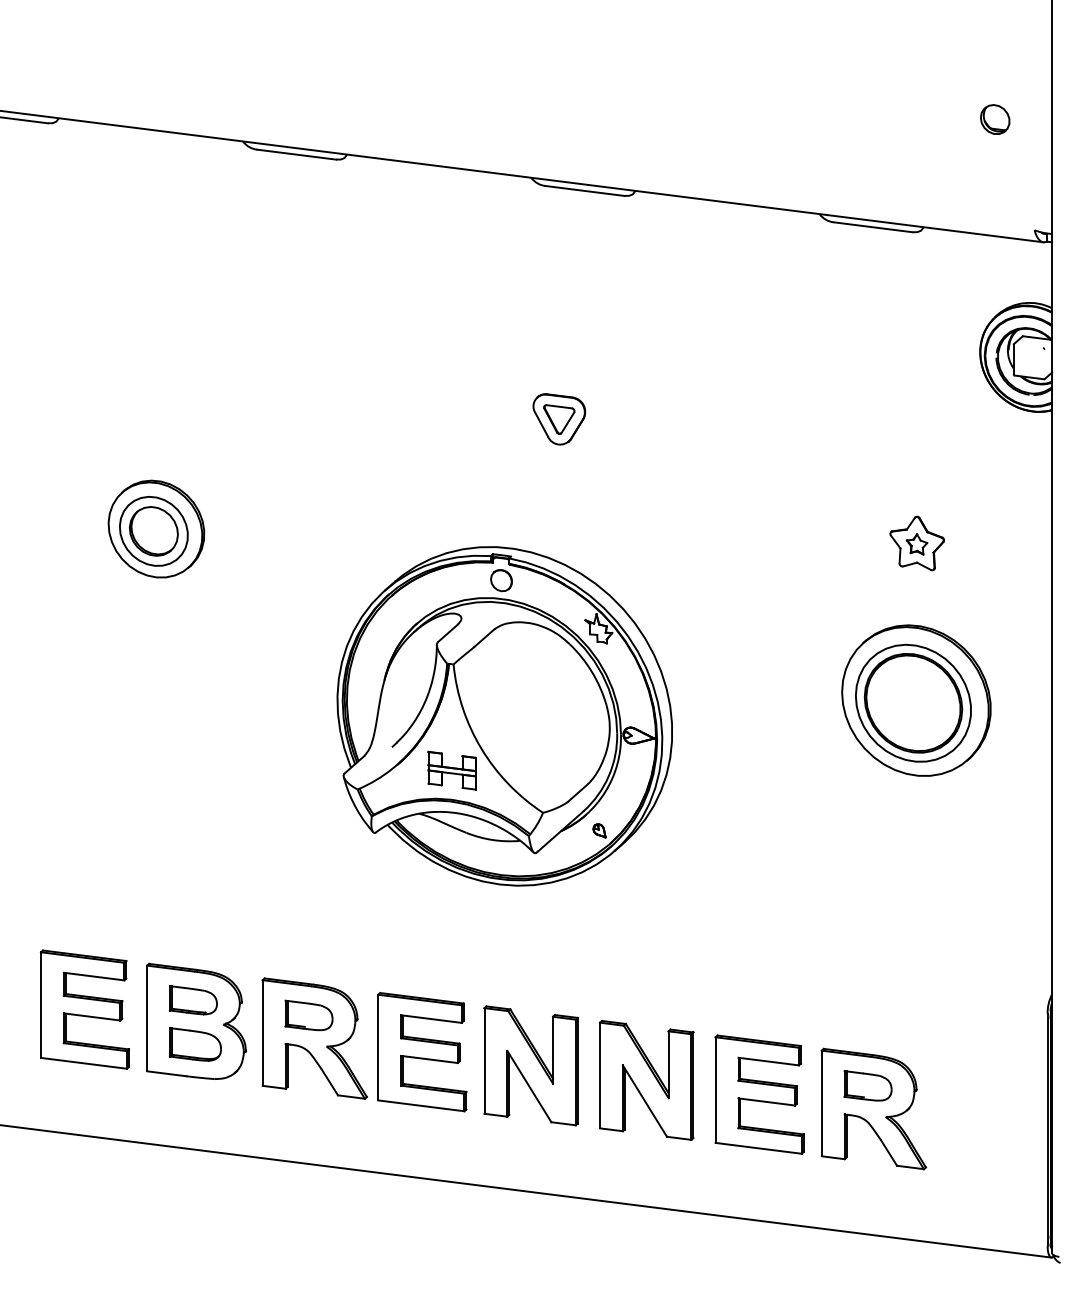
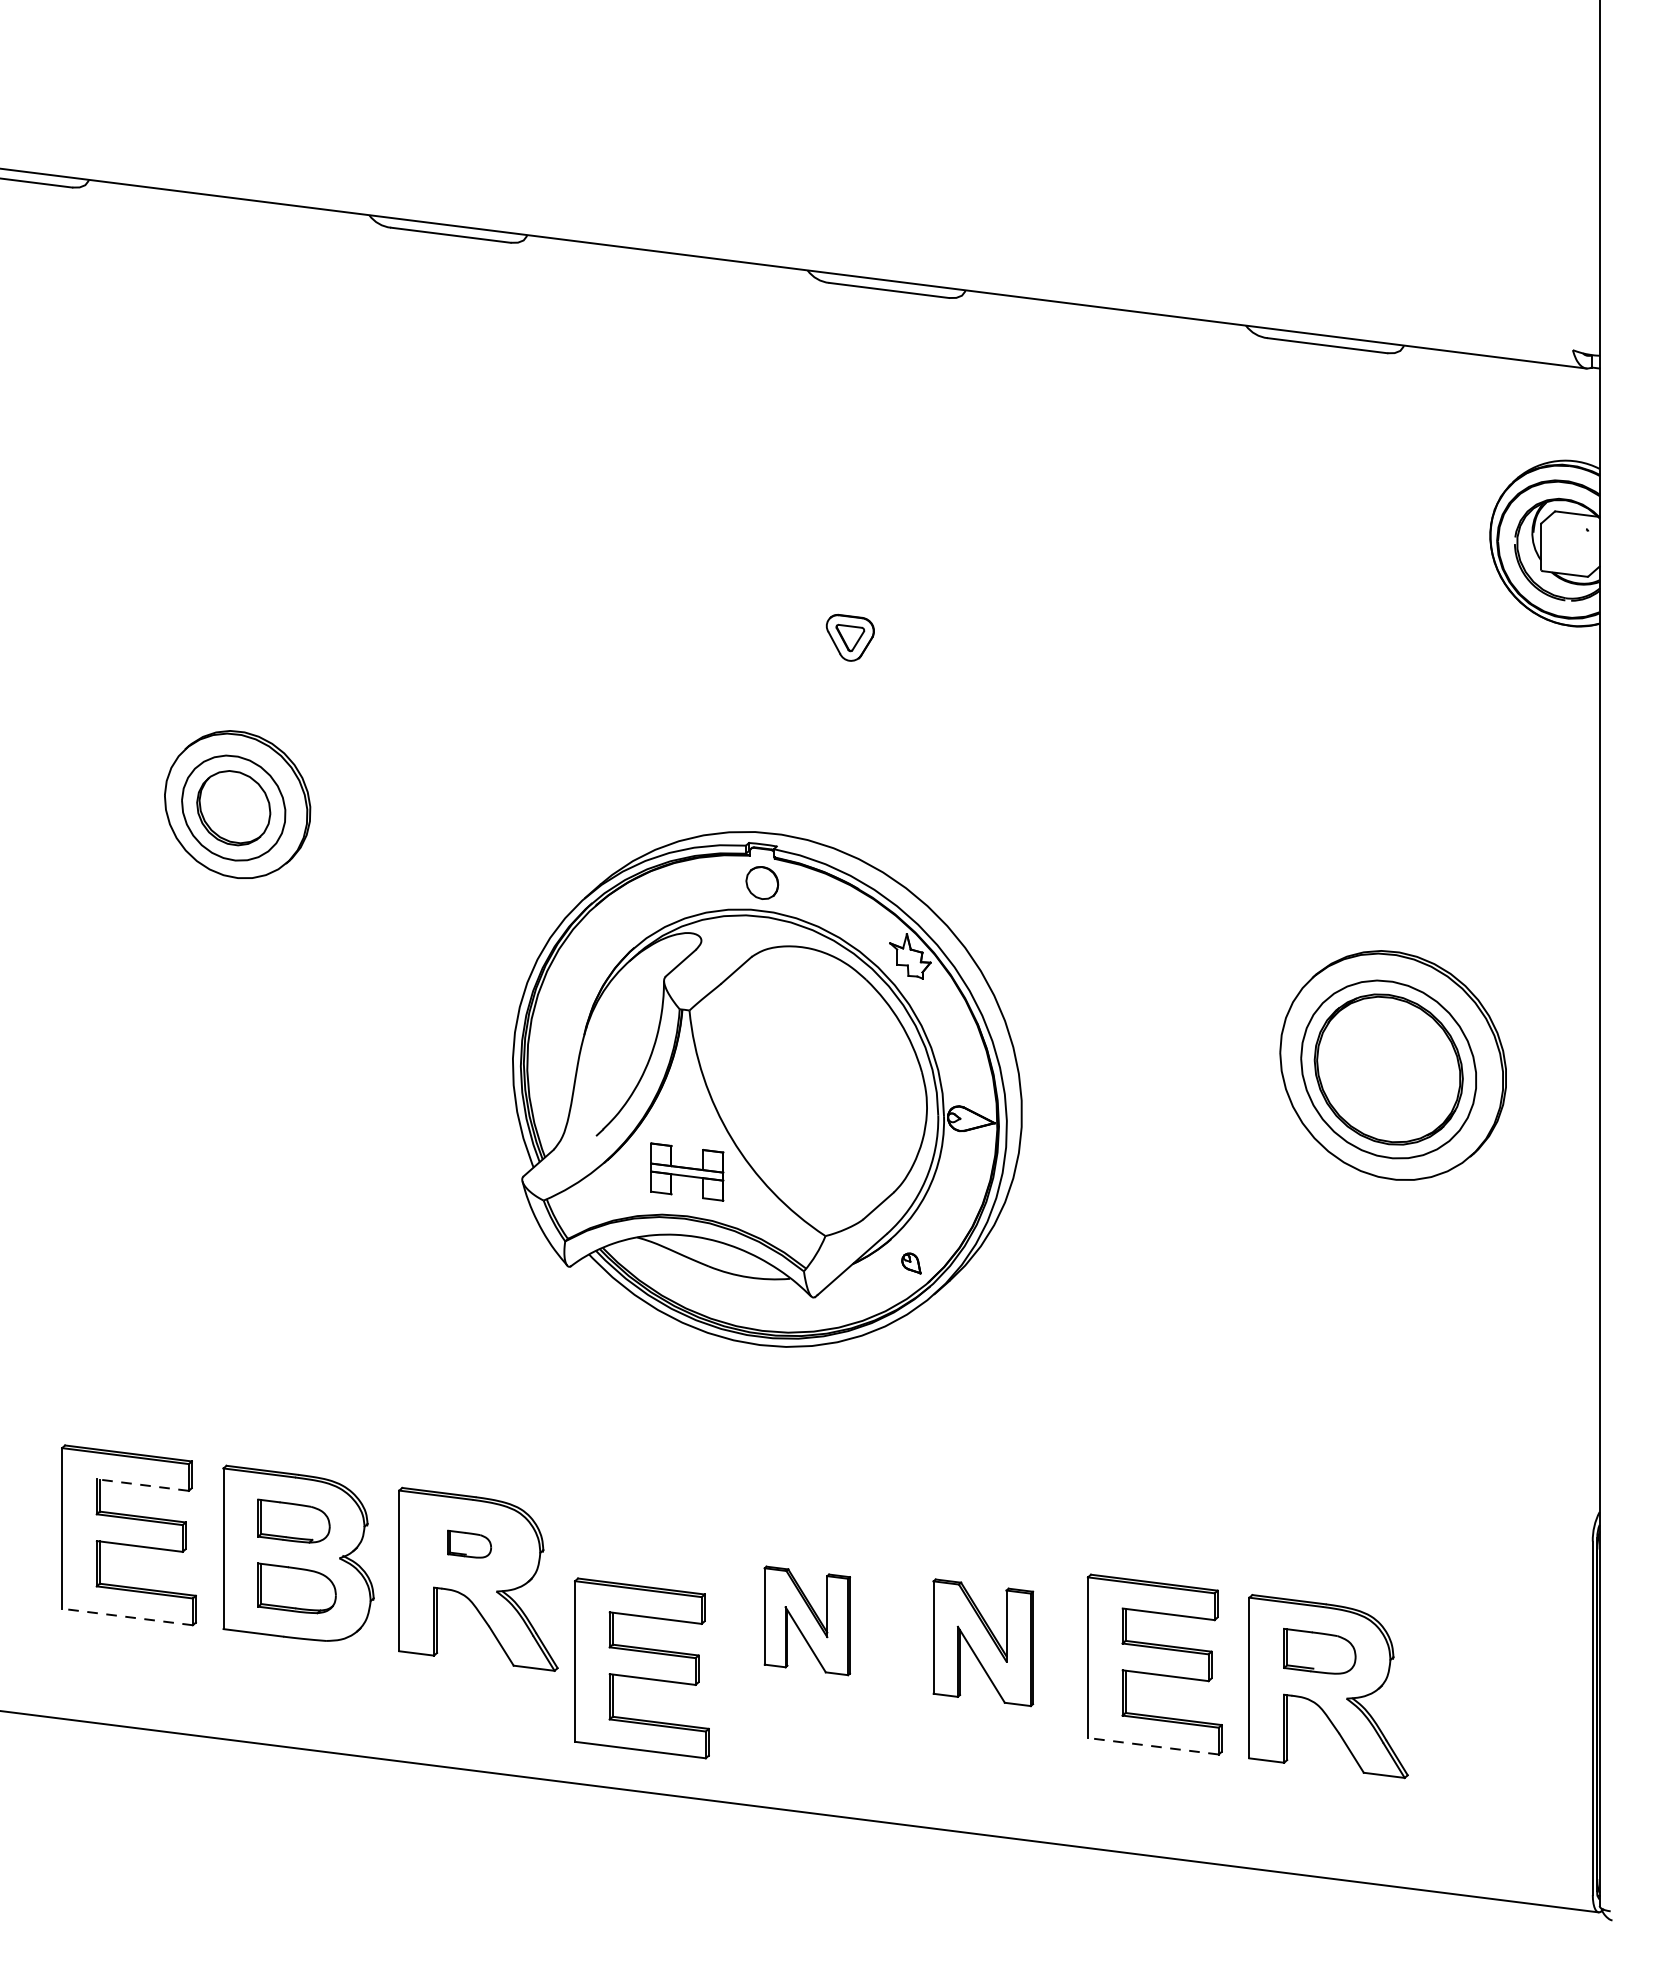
part: (995, 119) -> (1513, 181), removed
part: (559, 419) -> (850, 637), size x0.6
part: (916, 543) -> (1393, 826), removed
line: (93, 976) -> (141, 1484), solid -> dashed
part: (308, 1015) -> (468, 1544), size x0.6
part: (422, 1052) -> (642, 1668), moved
line: (83, 1063) -> (126, 1617), solid -> dashed
part: (530, 1065) -> (806, 1620), size x0.6
part: (646, 1079) -> (982, 1641), size x0.7
line: (758, 1148) -> (1153, 1746), solid -> dashed

